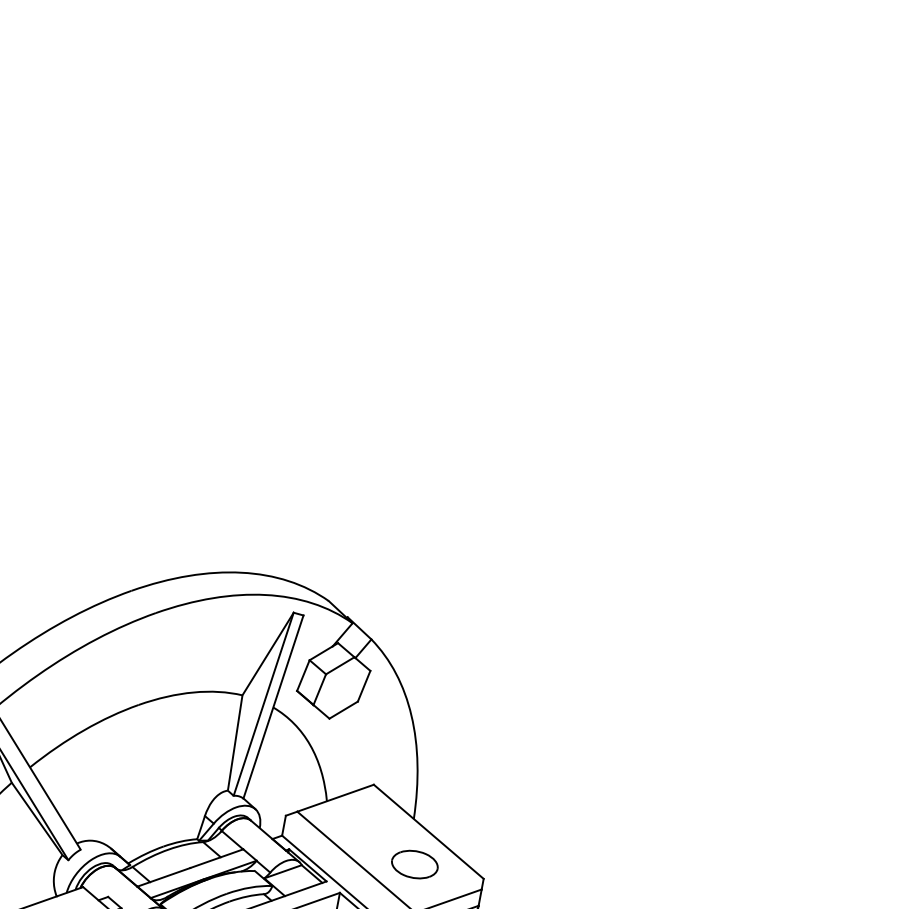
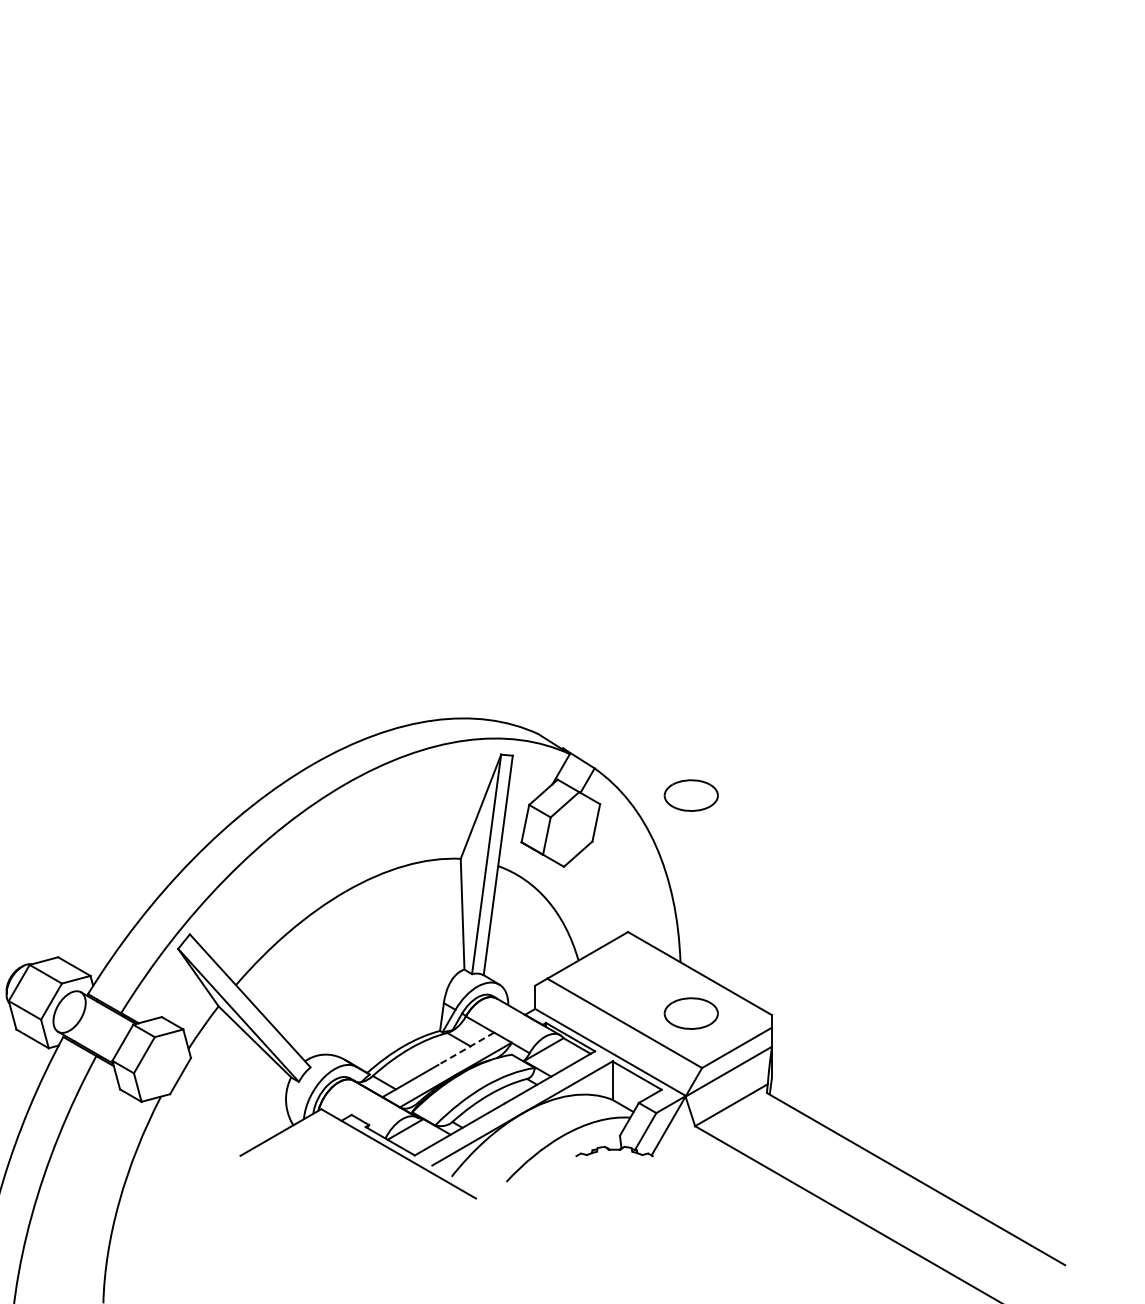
part: (449, 677) -> (690, 795), added
line: (216, 859) -> (465, 1049), solid -> dashed

